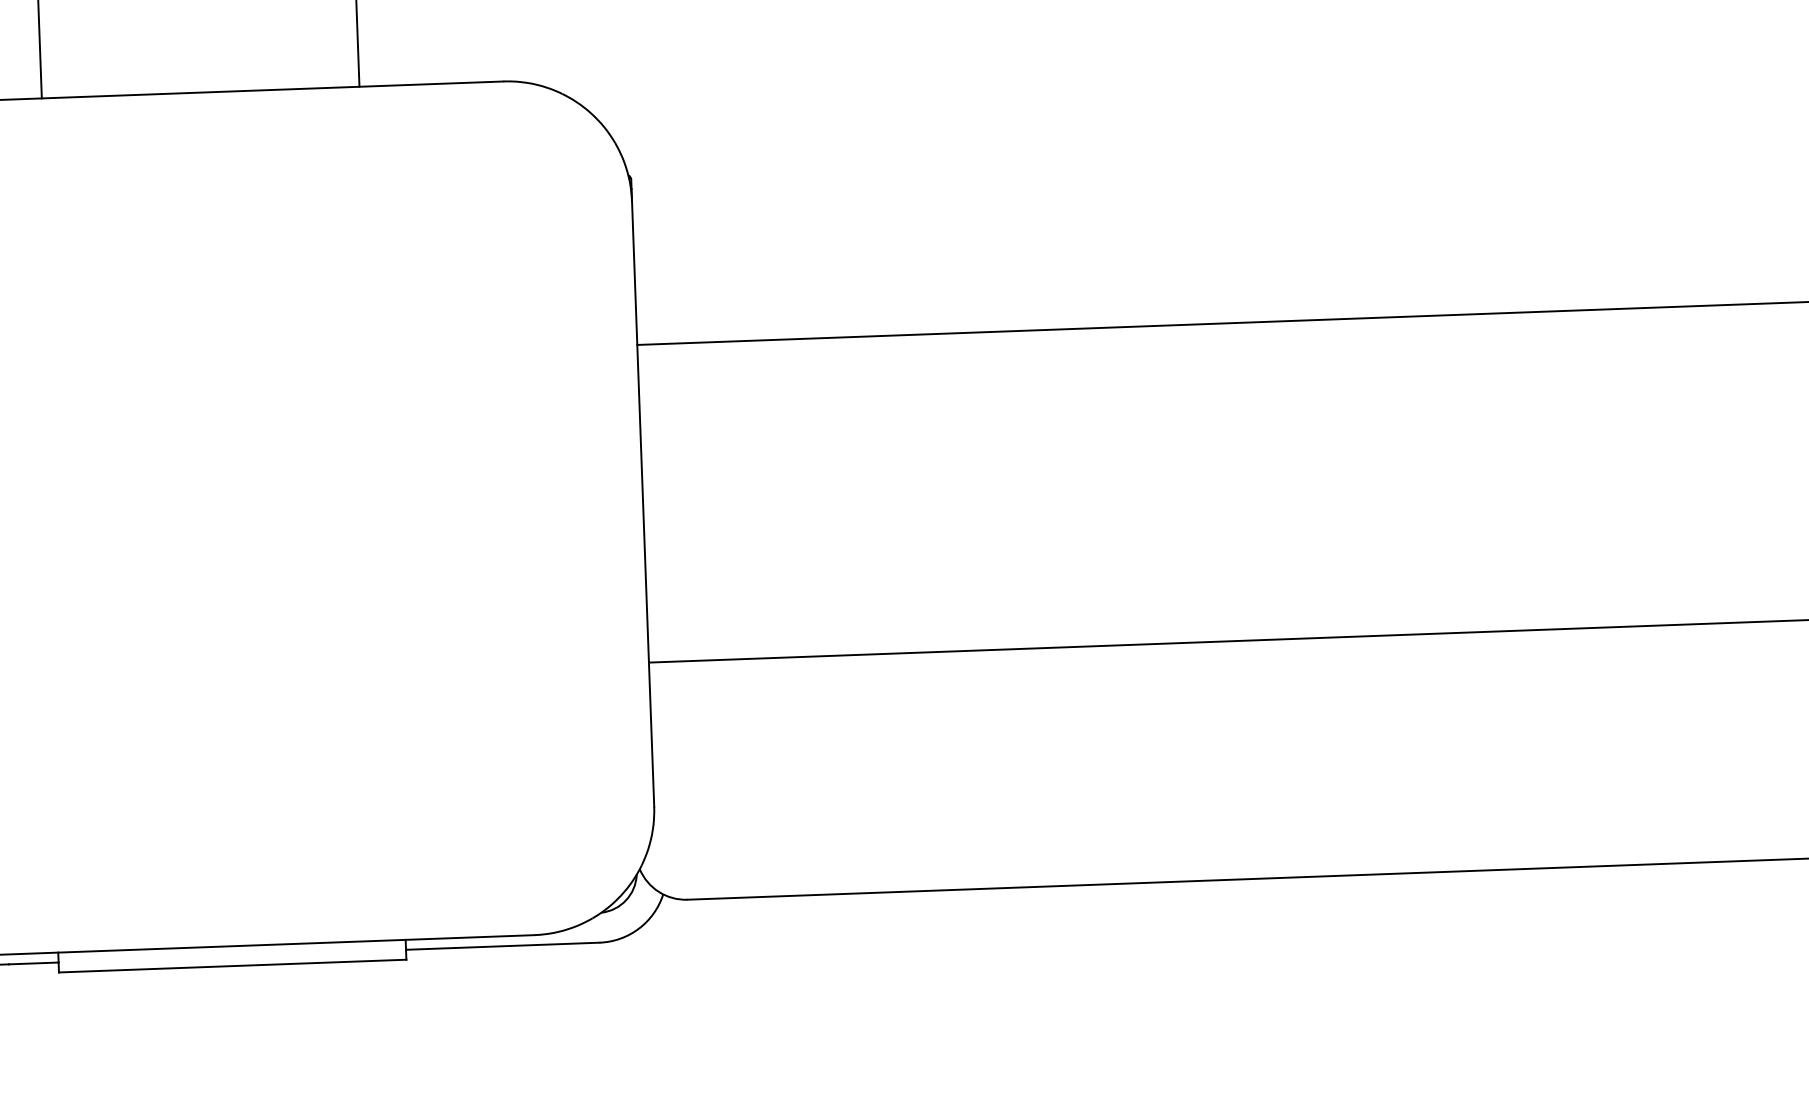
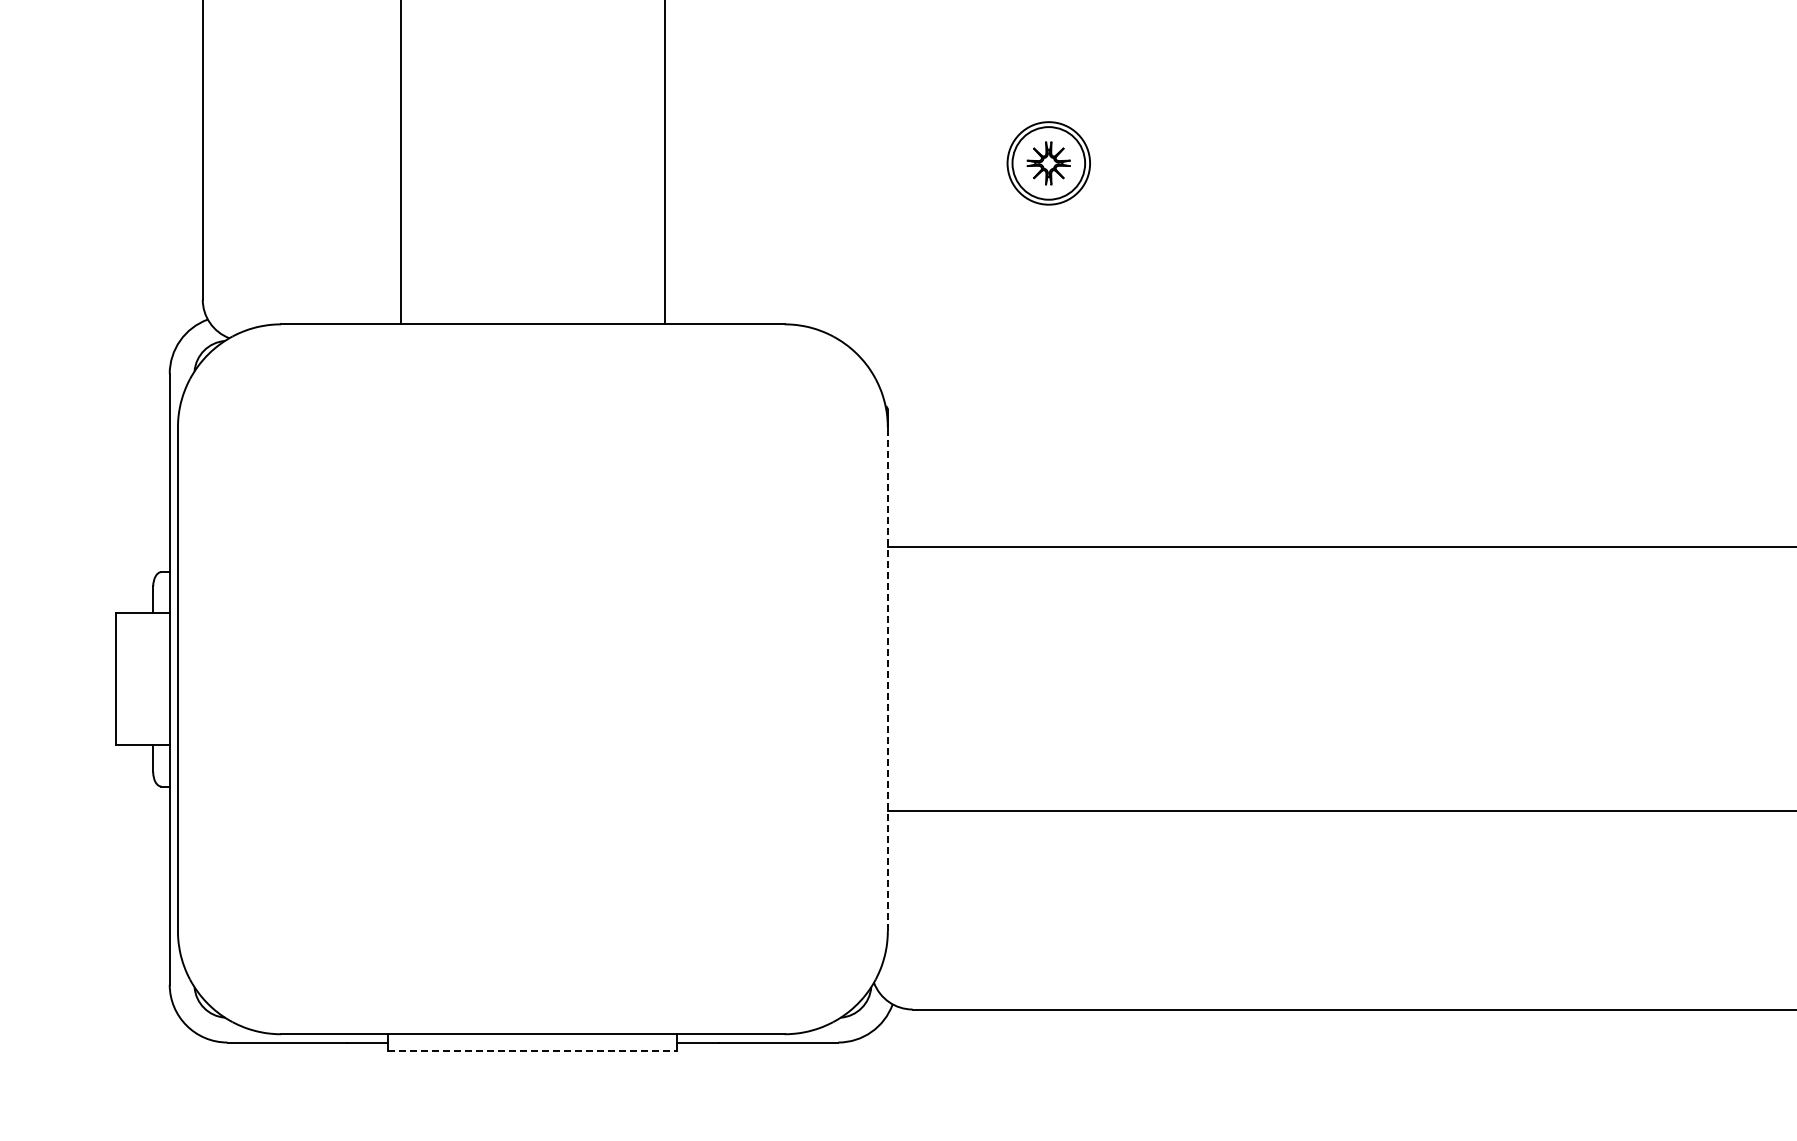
line: (642, 503) -> (887, 679), solid -> dashed
line: (233, 965) -> (533, 1050), solid -> dashed

